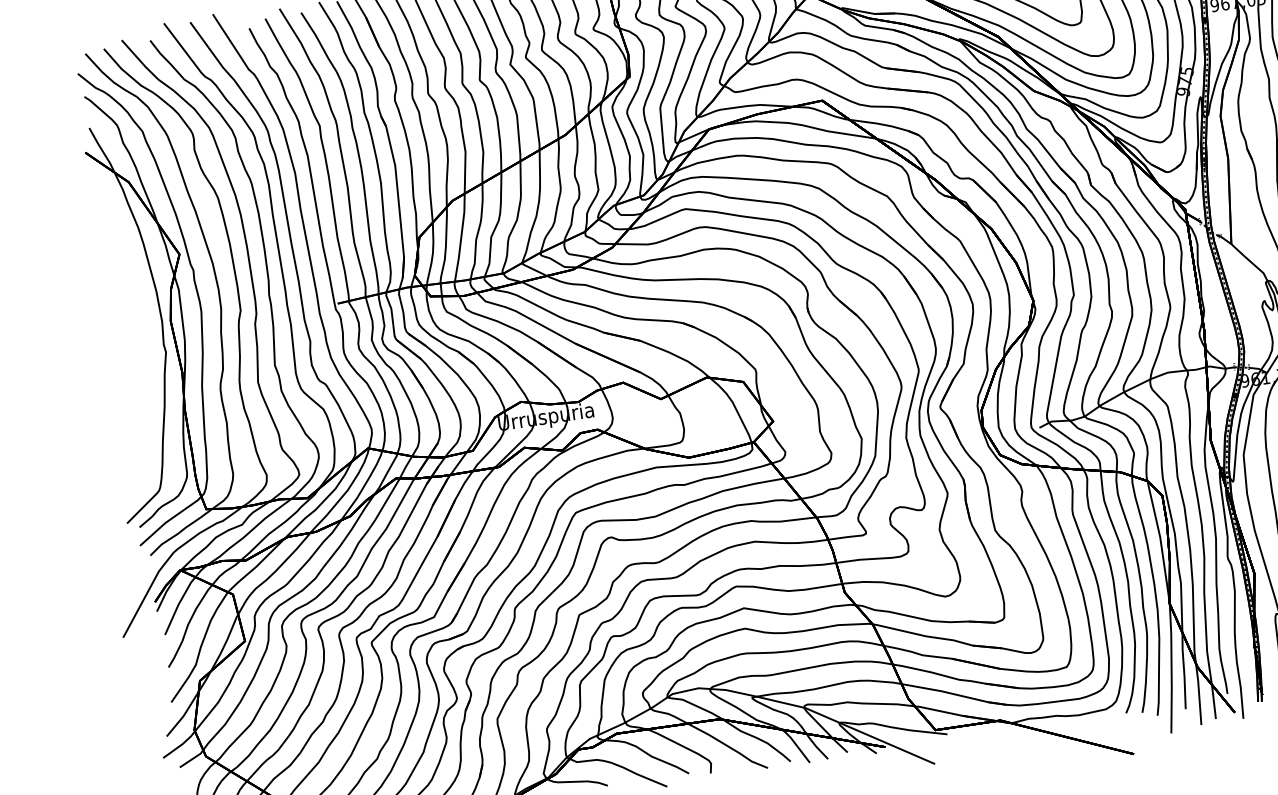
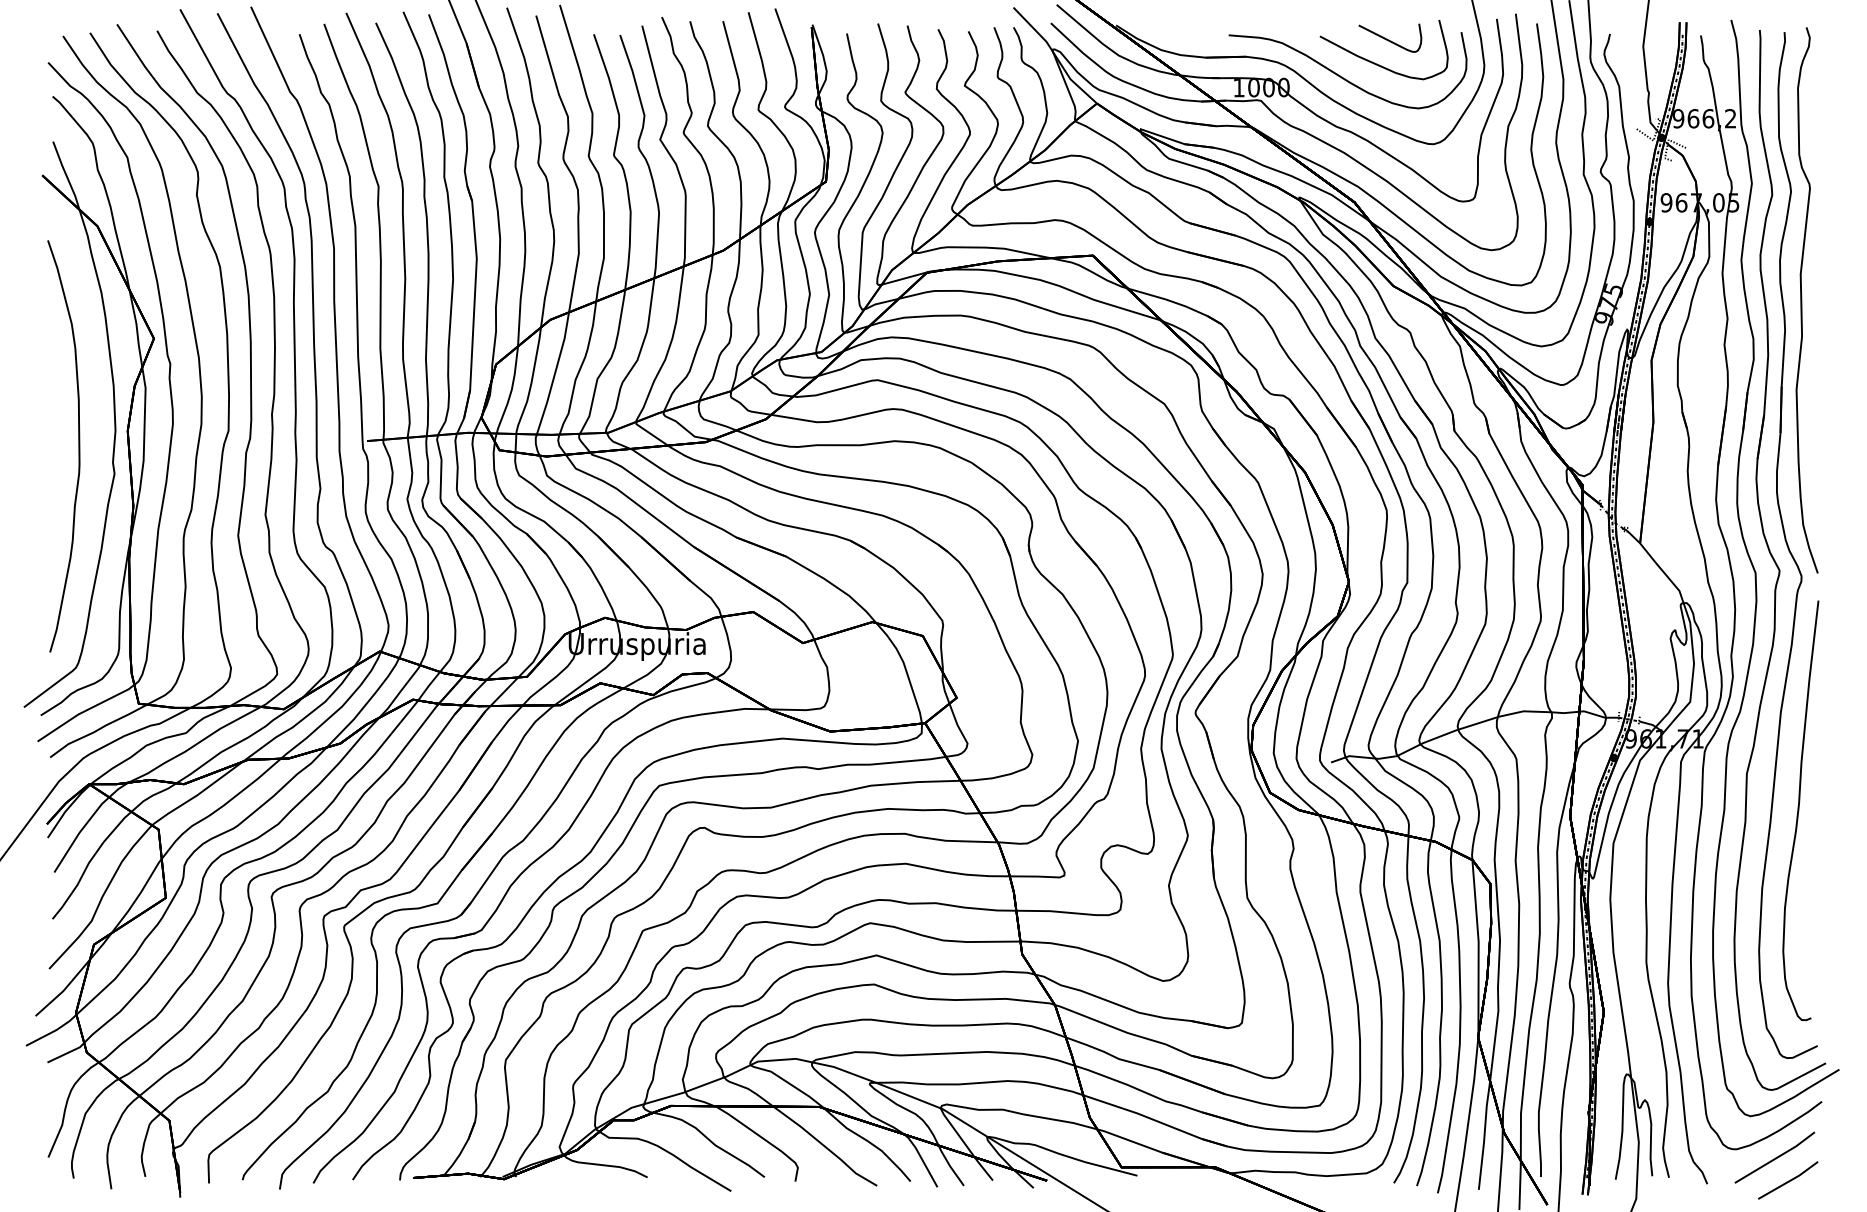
curve: (138, 336) -> (78, 446), added

